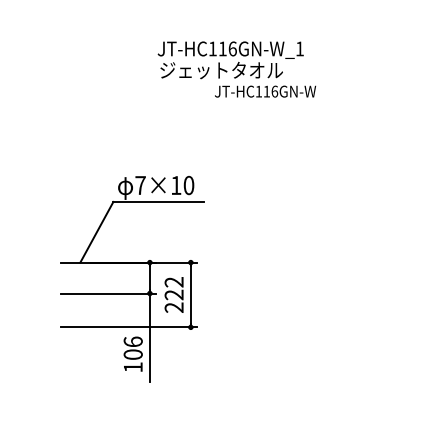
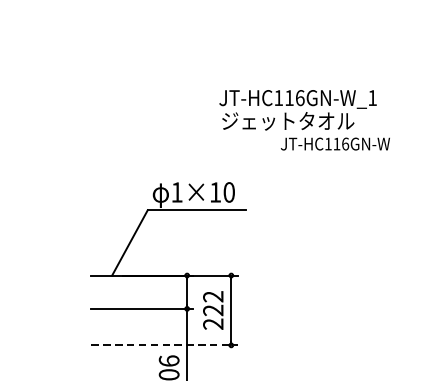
text: (236, 69) -> (304, 120), moved
text: (140, 185) -> (177, 192), 7×10 -> 1×10
line: (128, 327) -> (164, 345), solid -> dashed

